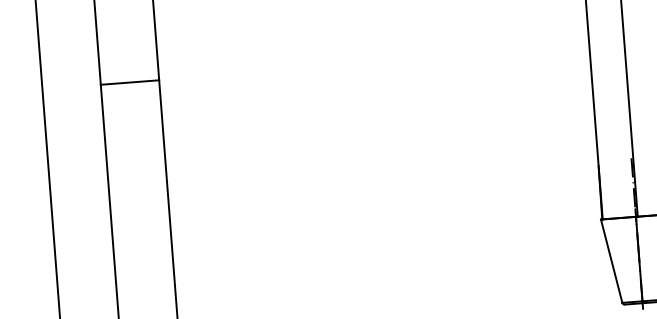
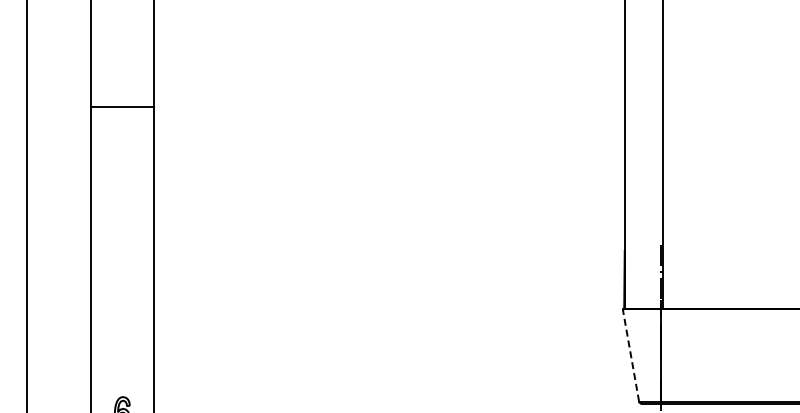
line: (130, 82) -> (122, 106), moved
line: (611, 261) -> (630, 355), solid -> dashed

